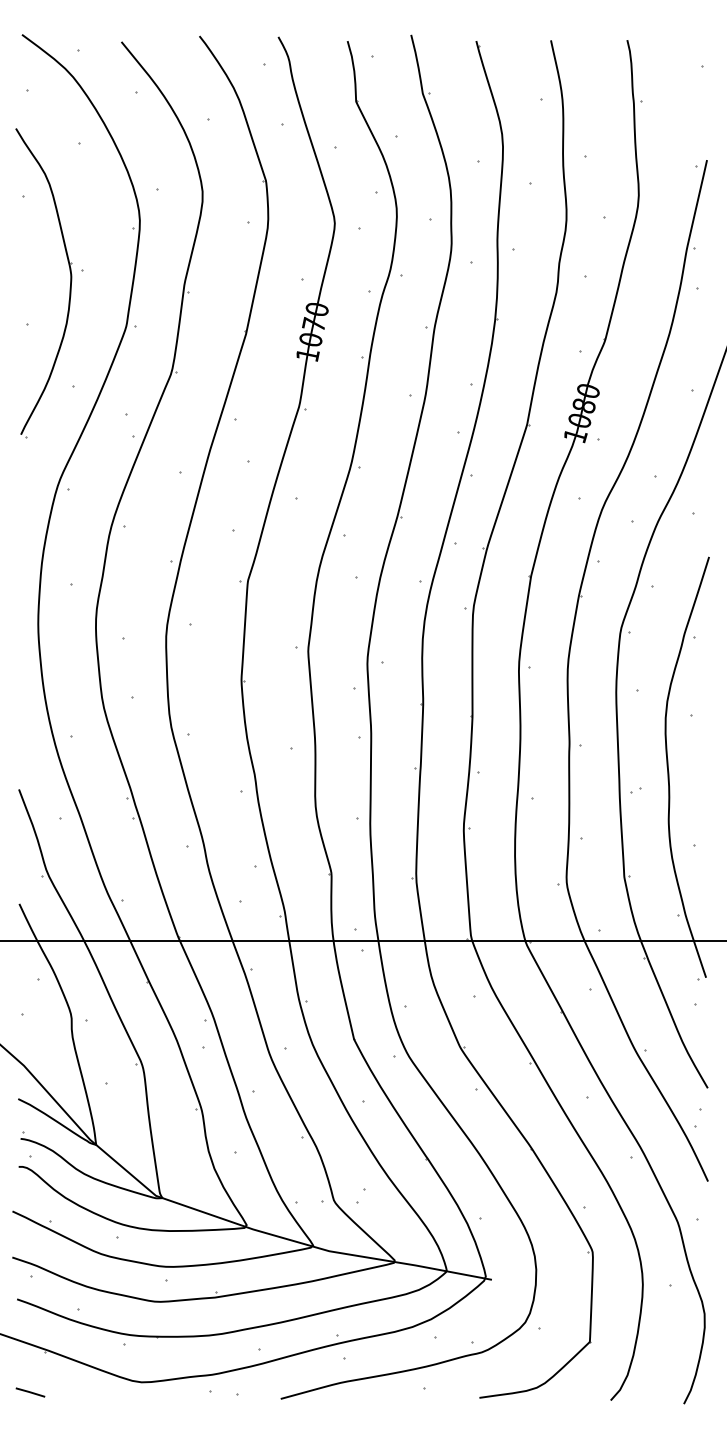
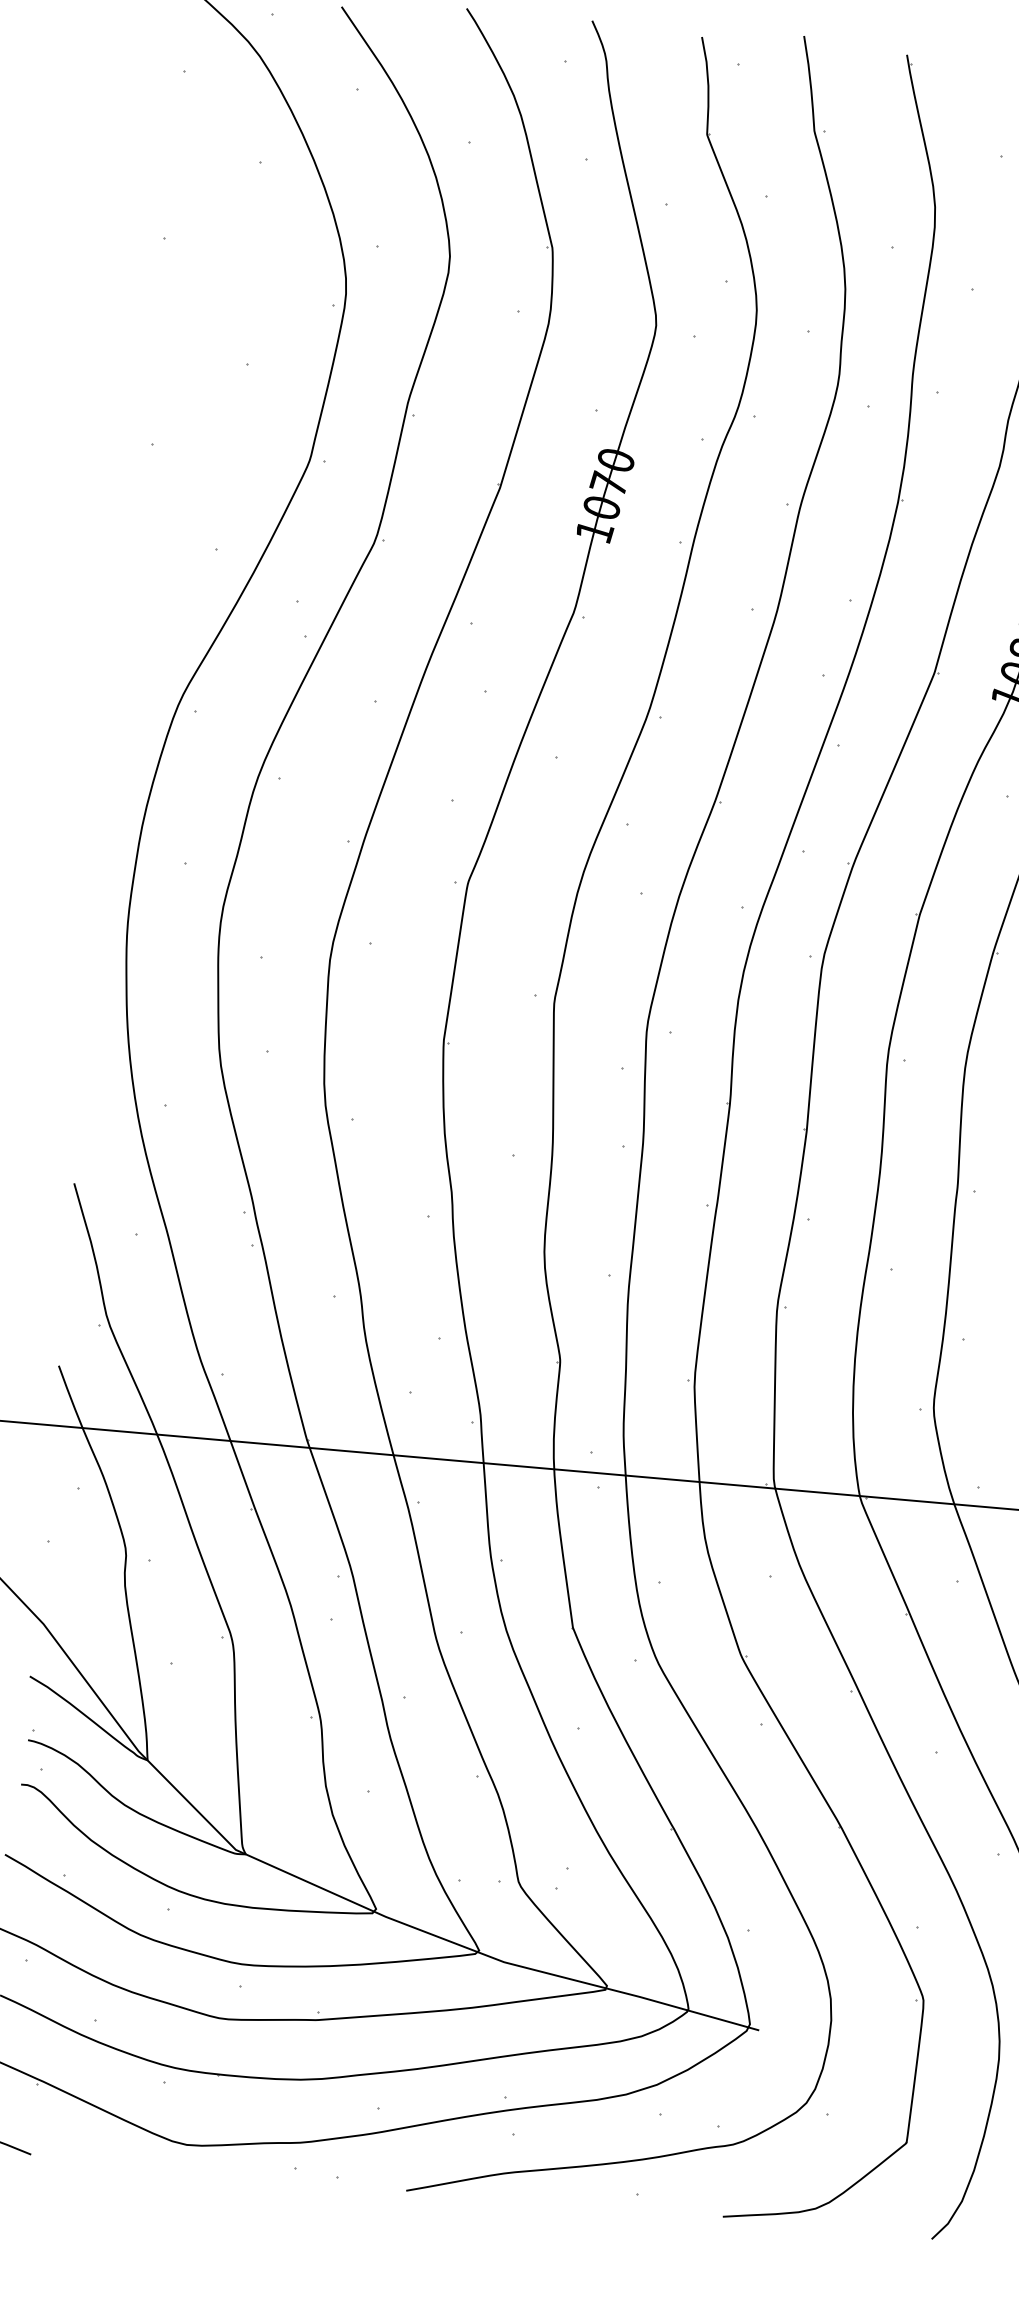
part: (69, 287) -> (224, 390), removed

